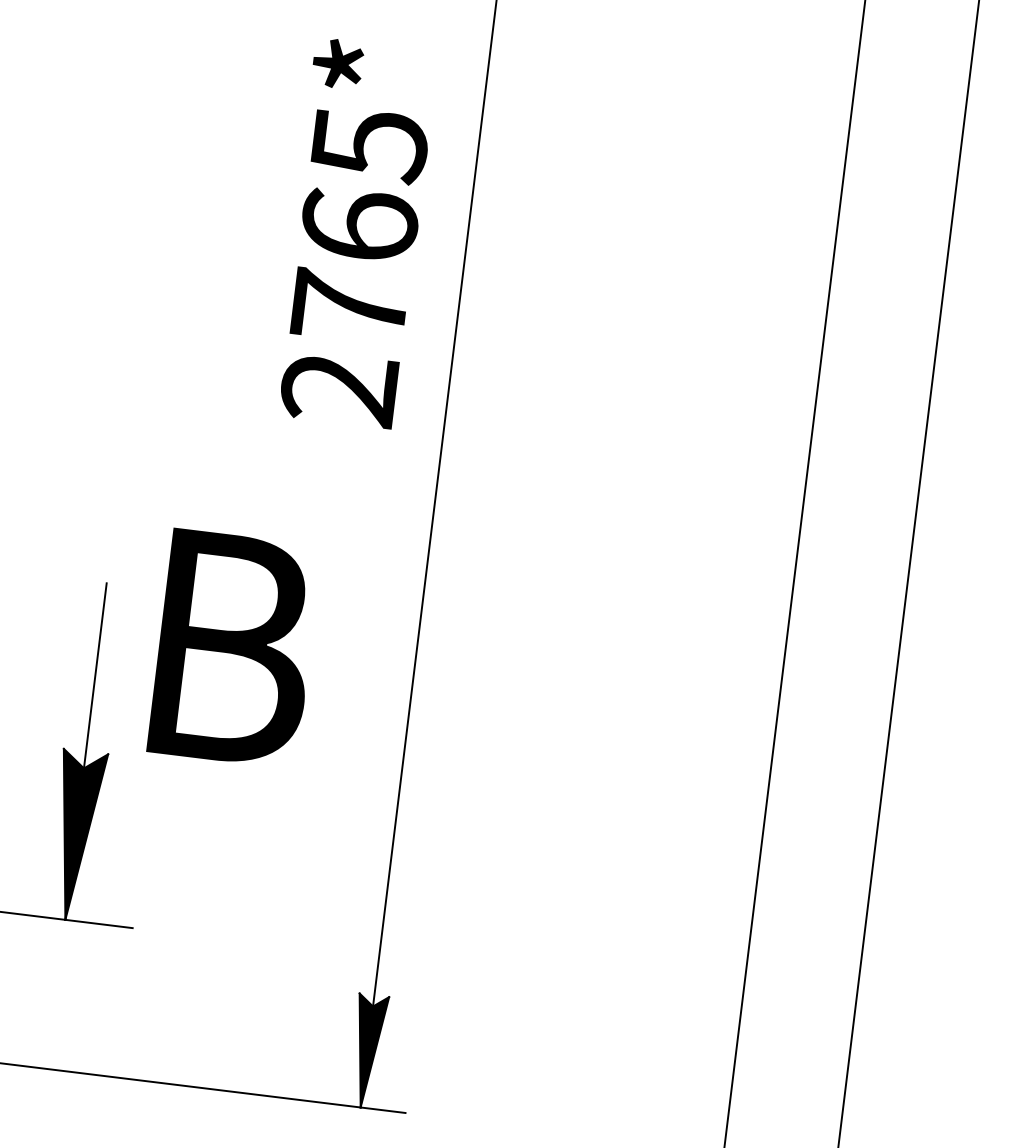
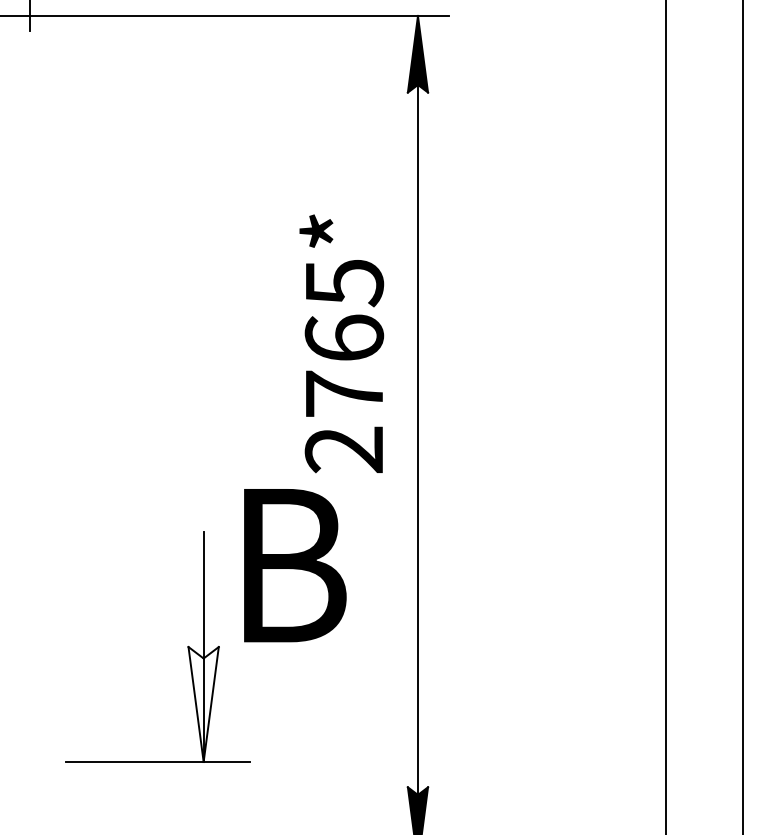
text: (354, 232) -> (341, 343), moved
fill: (75, 835) -> (203, 704), removed

